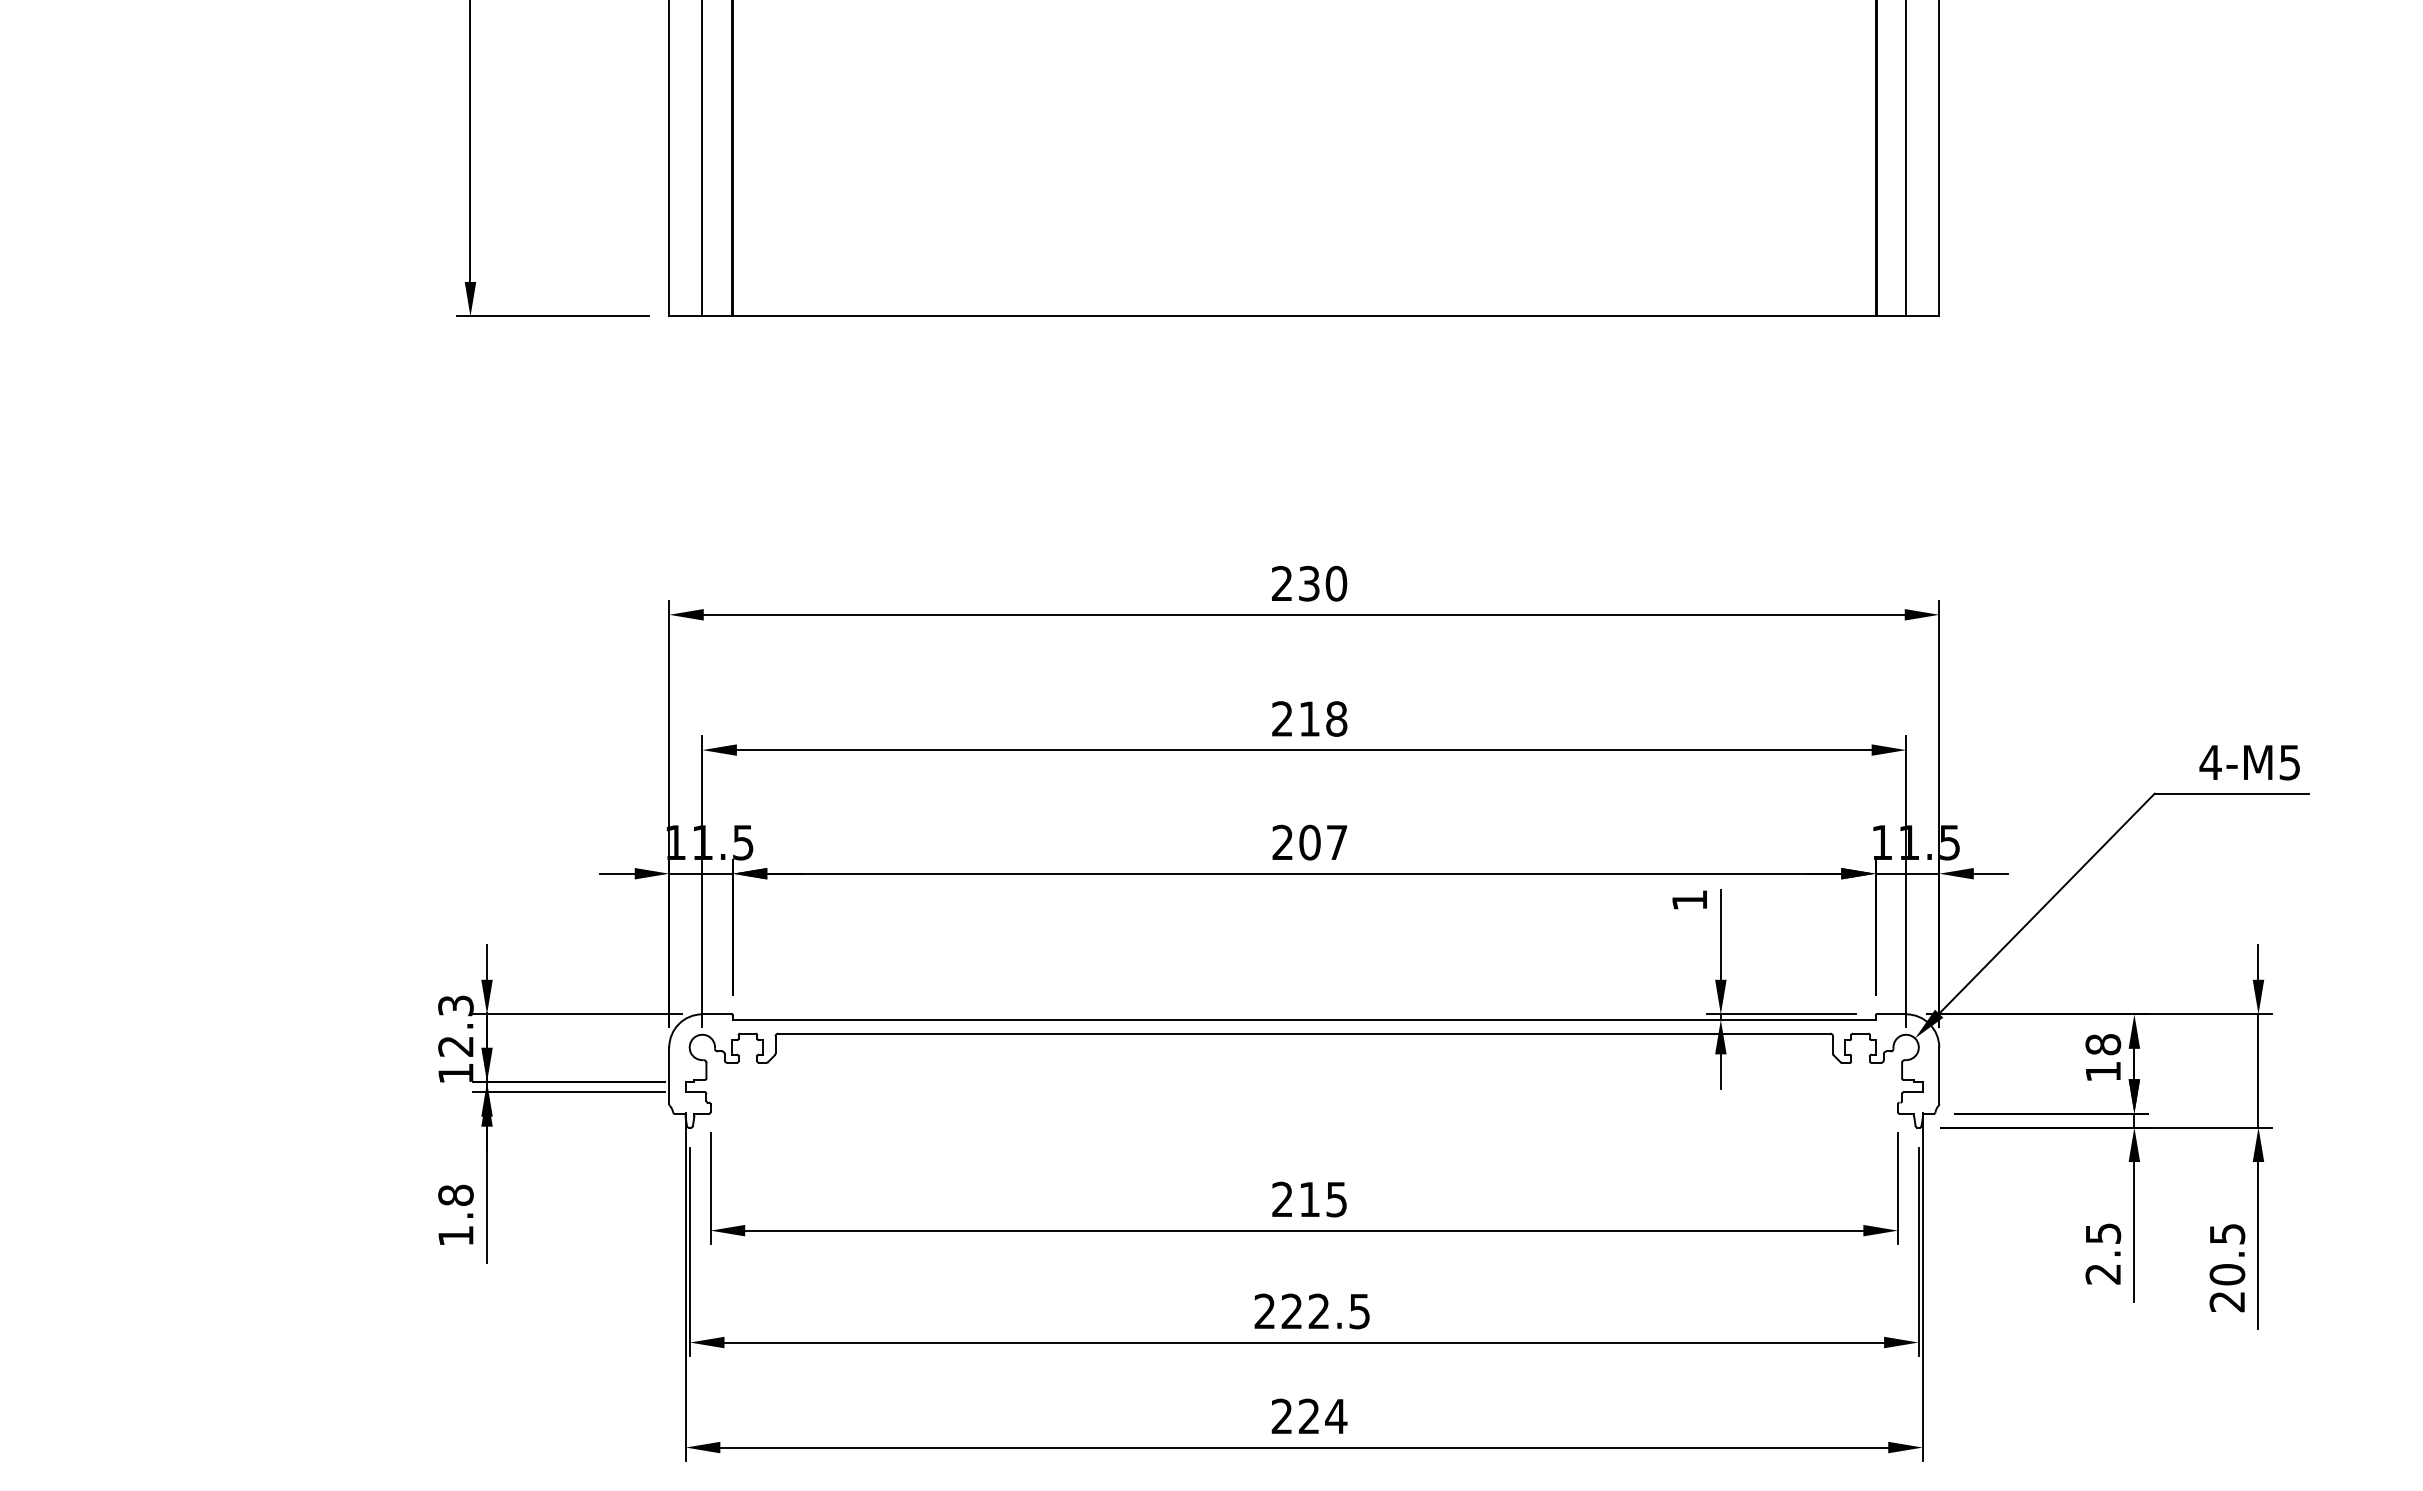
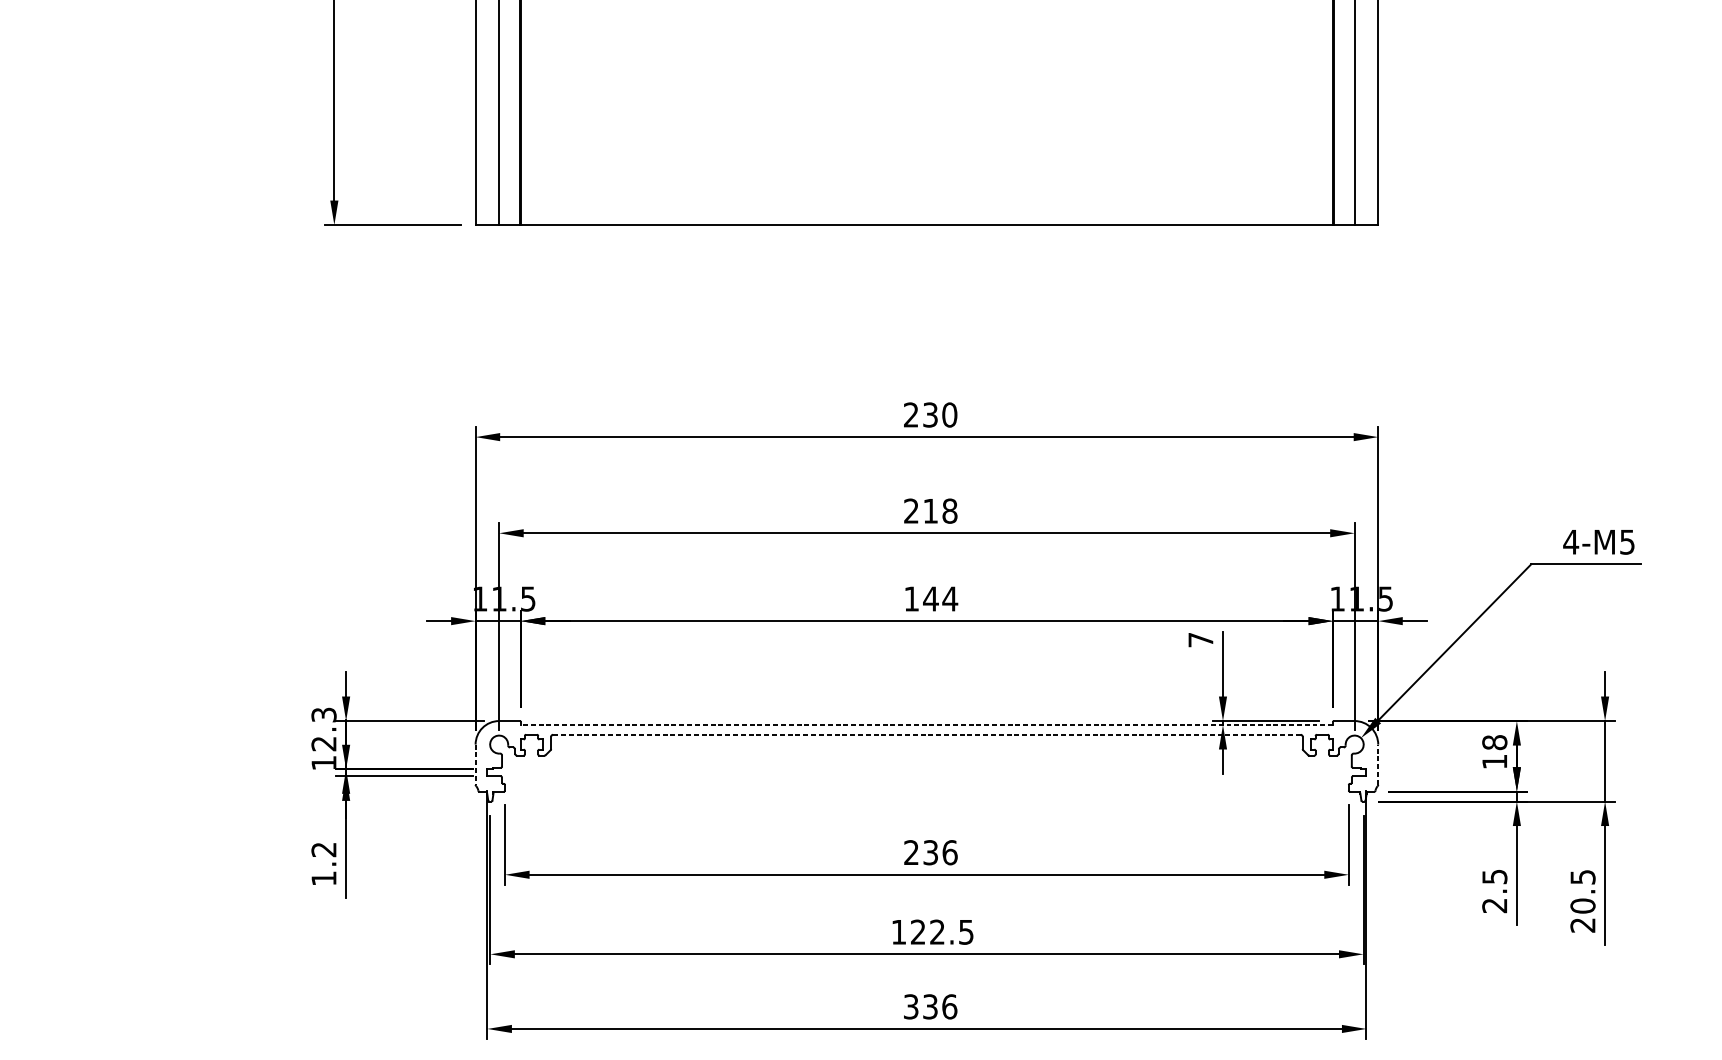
text: (1310, 842) -> (931, 598), 207 -> 144
text: (1689, 900) -> (1200, 640), 1 -> 7
line: (1304, 1019) -> (927, 724), solid -> dashed
line: (1304, 1033) -> (927, 734), solid -> dashed
line: (1939, 1075) -> (1378, 764), solid -> dashed
line: (669, 1076) -> (475, 765), solid -> dashed
text: (455, 1194) -> (323, 849), 1.8 -> 1.2
text: (1323, 1199) -> (940, 852), 215 -> 236
text: (1264, 1310) -> (898, 931), 222.5 -> 122.5
text: (1309, 1416) -> (930, 1006), 224 -> 336

